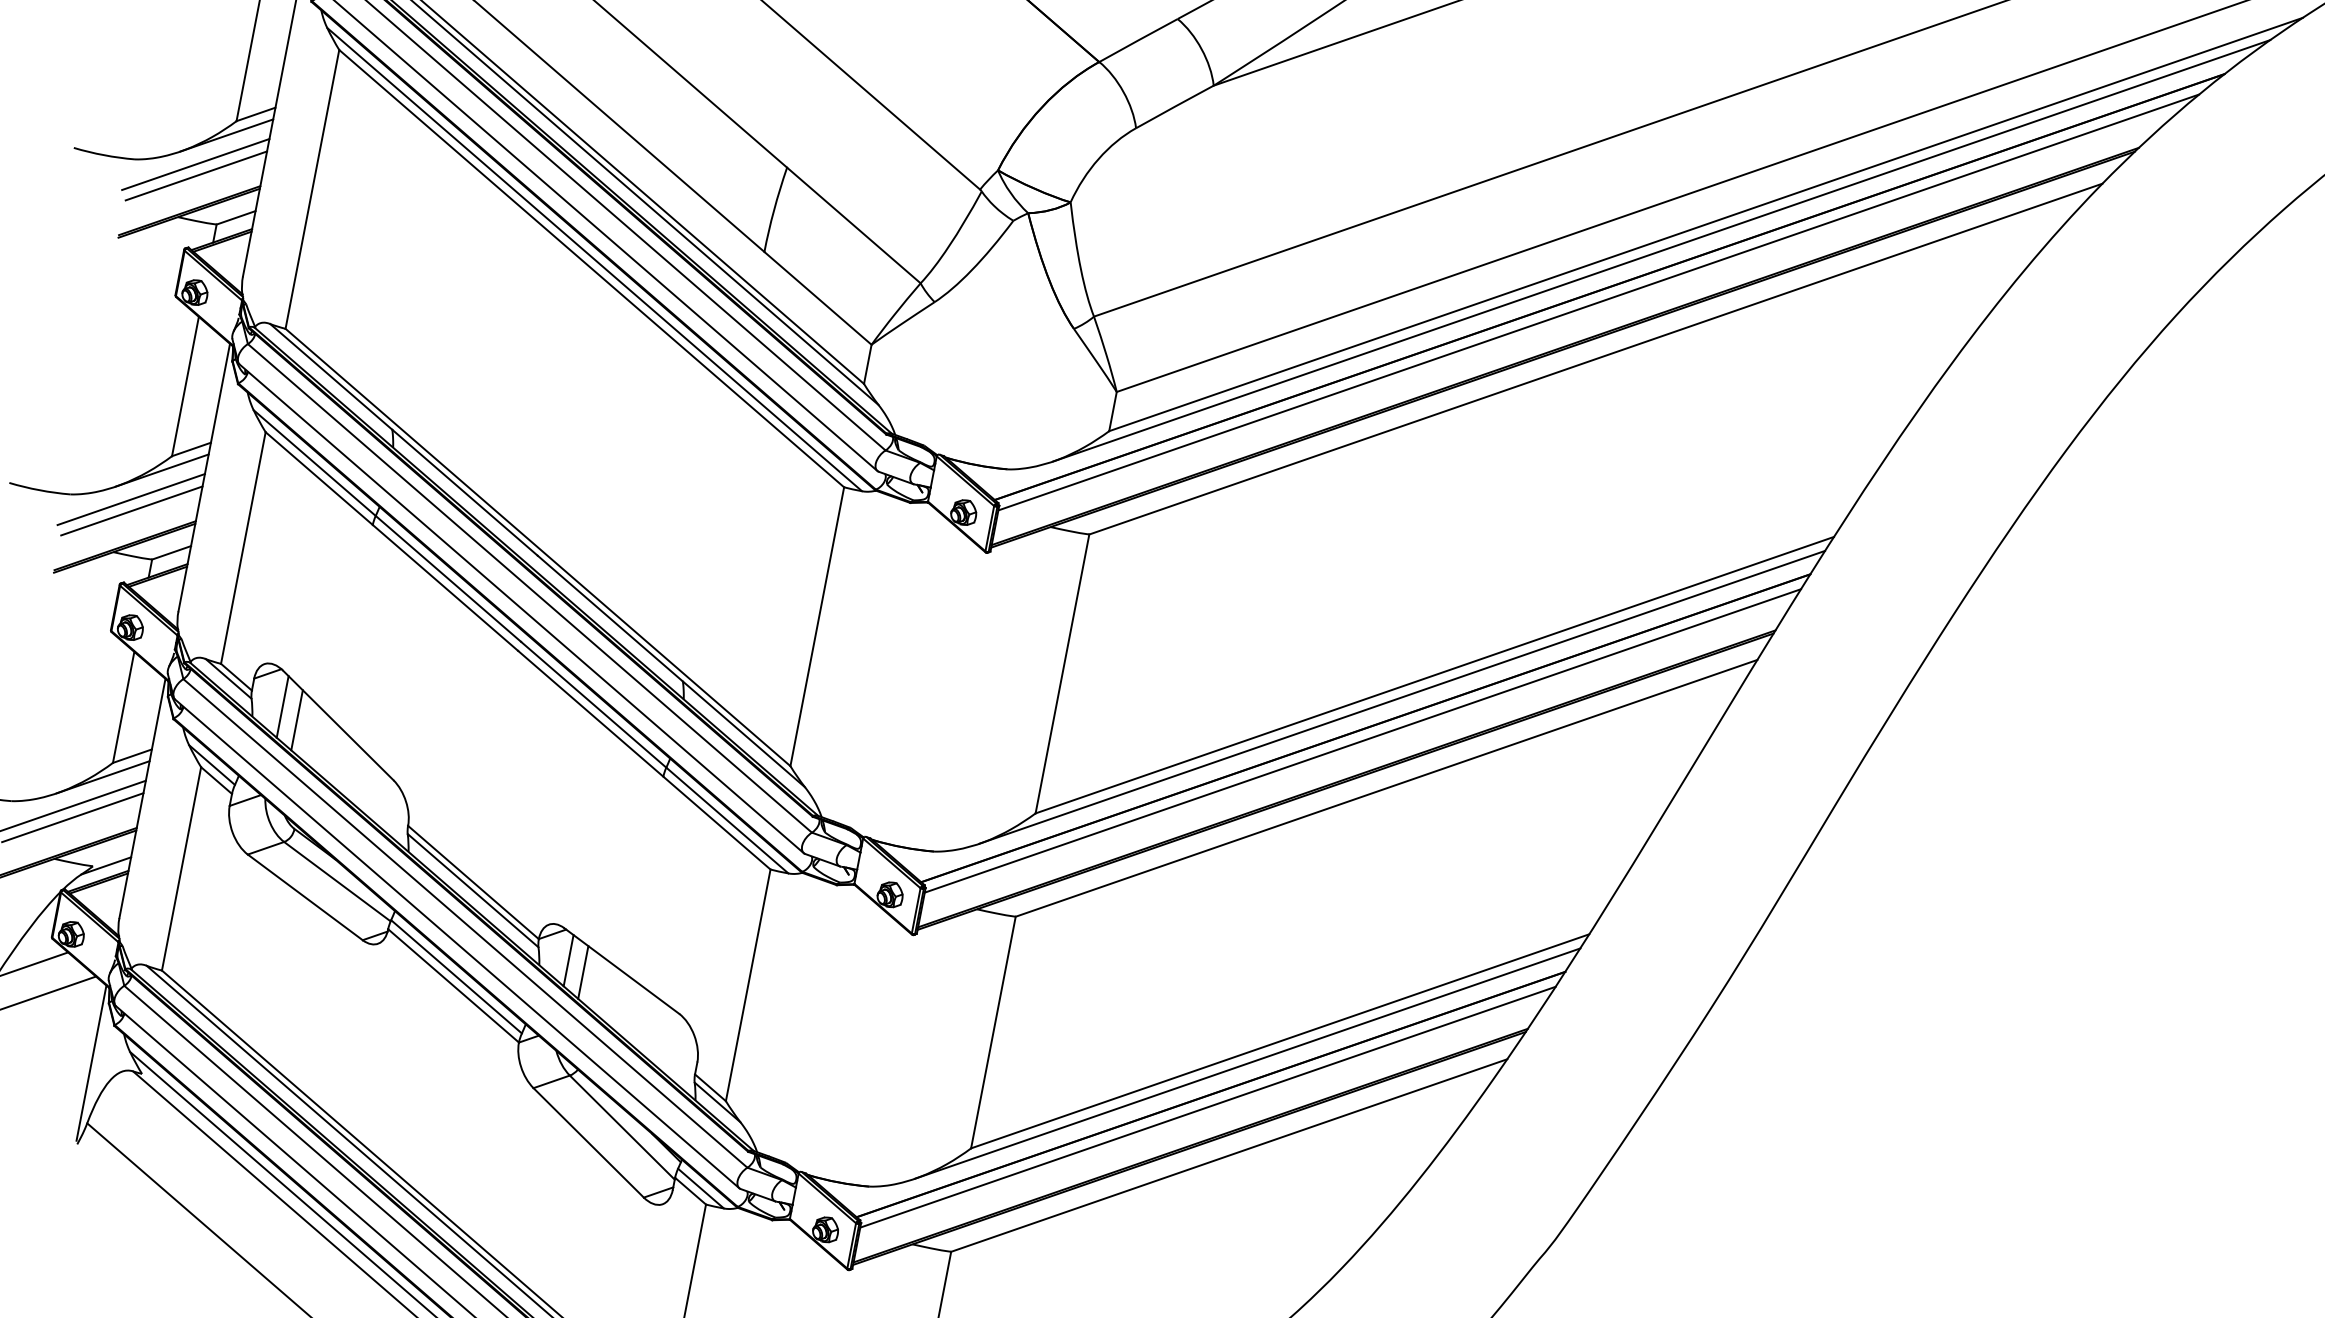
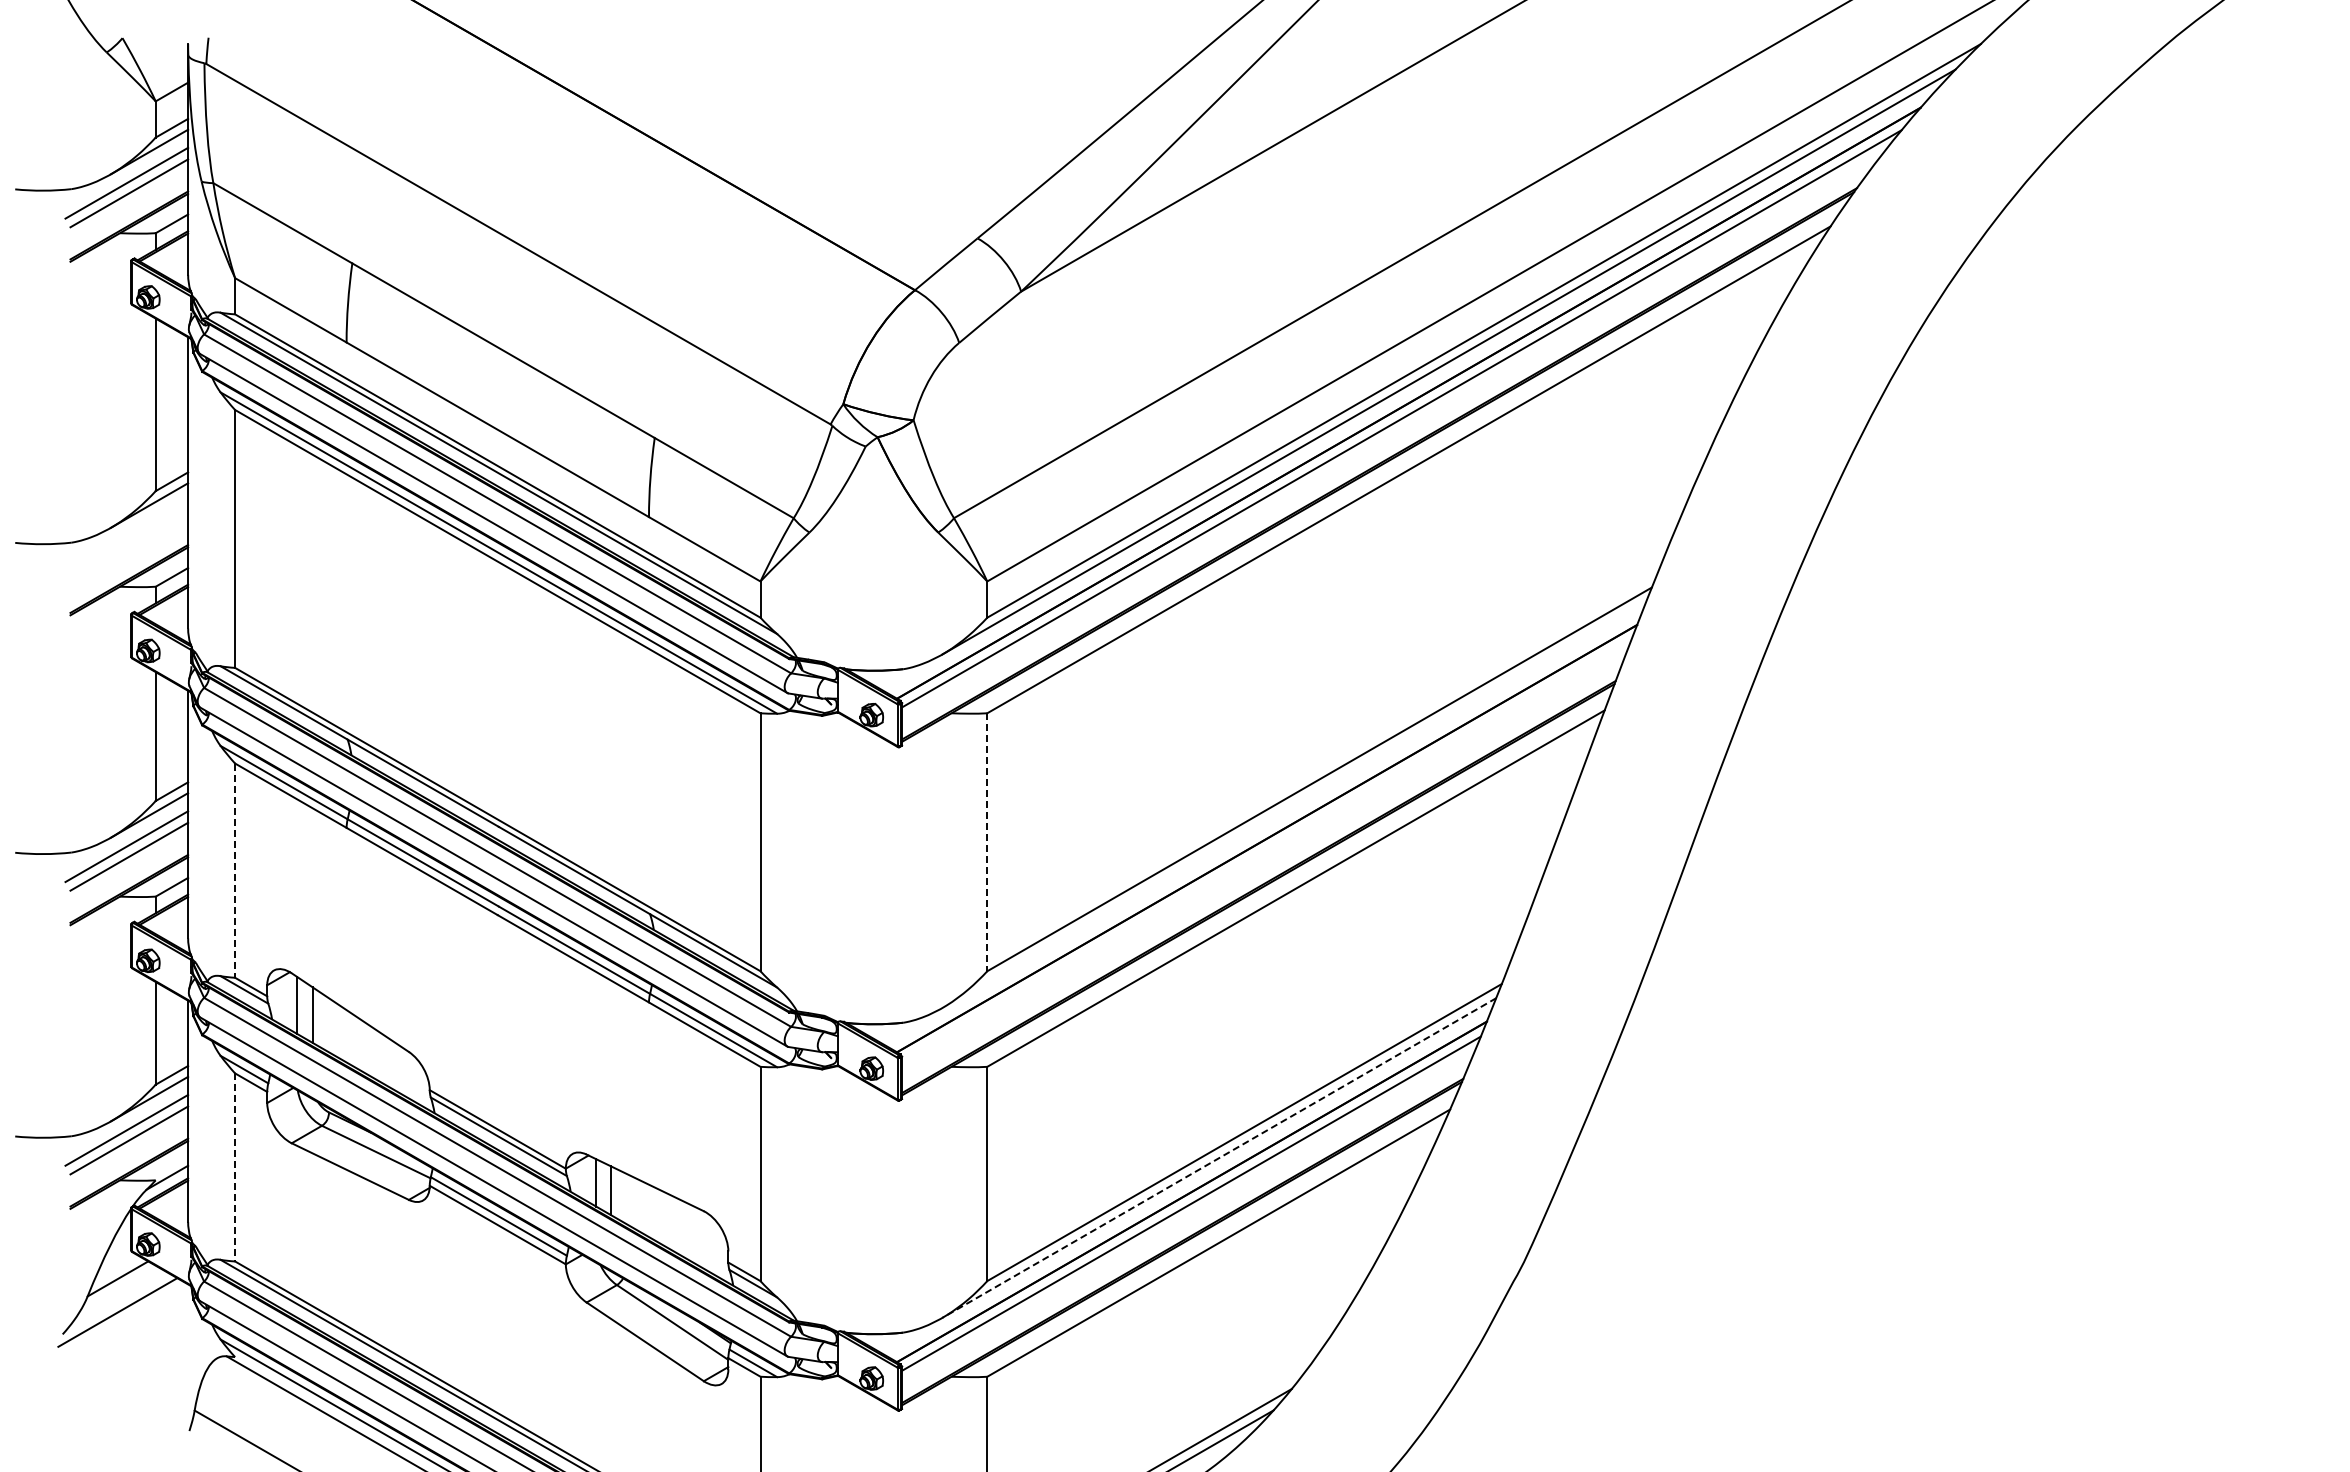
line: (195, 164) -> (126, 536), removed
line: (196, 175) -> (129, 546), removed
line: (243, 549) -> (235, 871), solid -> dashed
line: (1062, 674) -> (987, 842), solid -> dashed
line: (1402, 697) -> (1294, 804), removed
line: (1362, 739) -> (1266, 849), removed
line: (181, 869) -> (235, 1167), solid -> dashed
line: (92, 1062) -> (188, 1355), removed
line: (1247, 1063) -> (1219, 1157), solid -> dashed

